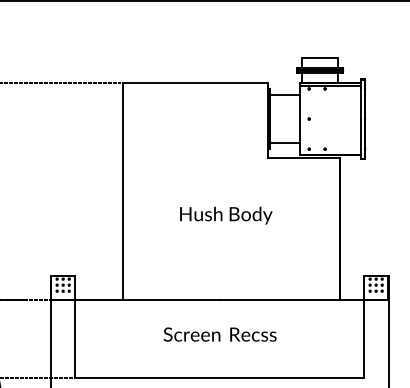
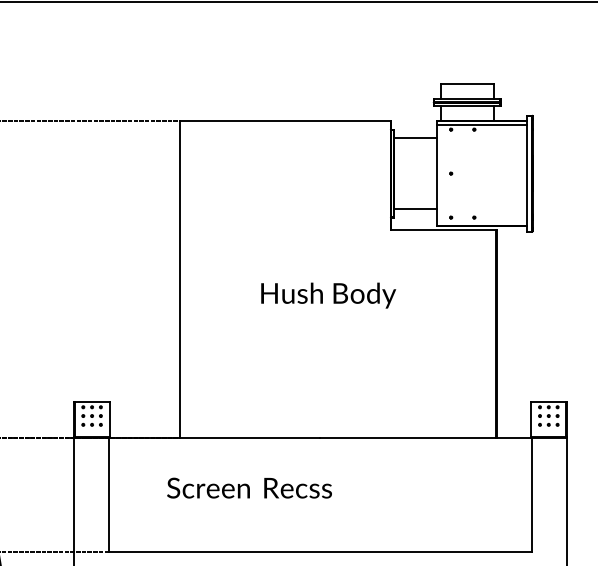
text: (226, 215) -> (328, 295), moved
text: (219, 334) -> (248, 488), moved

